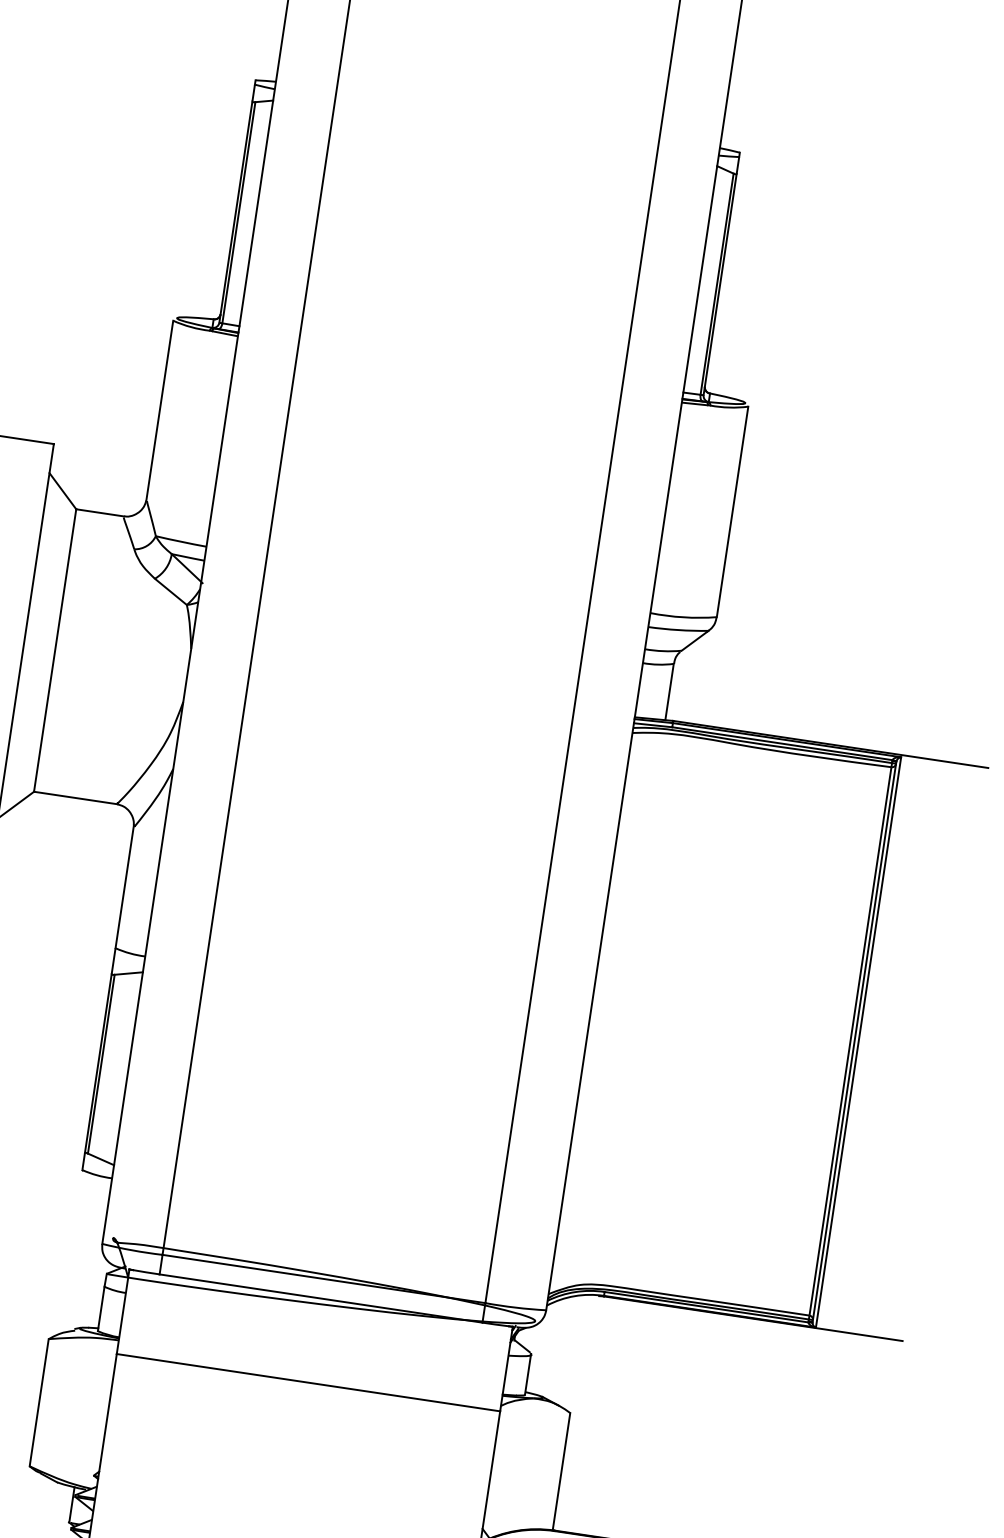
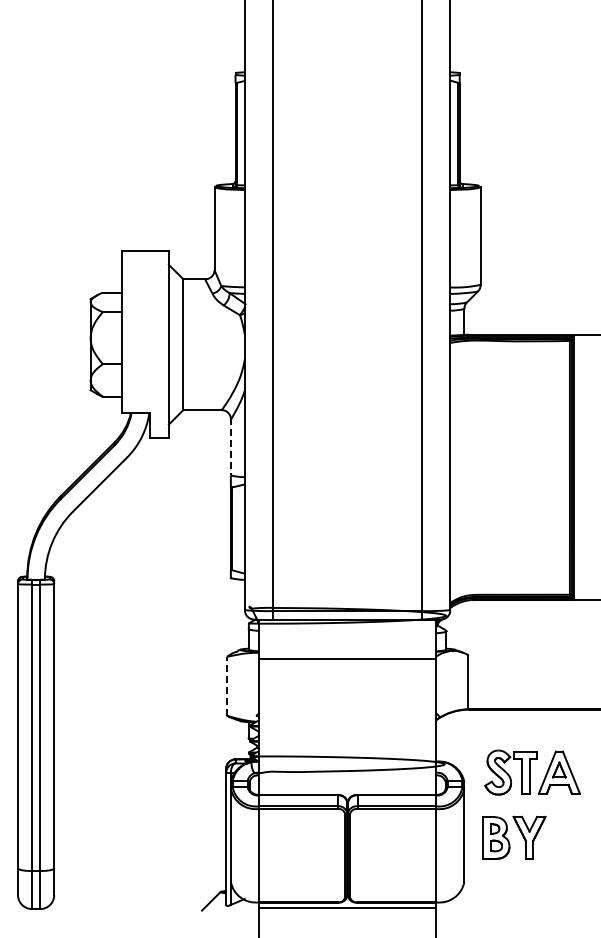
line: (123, 887) -> (230, 447), solid -> dashed
line: (40, 1401) -> (227, 685), solid -> dashed

